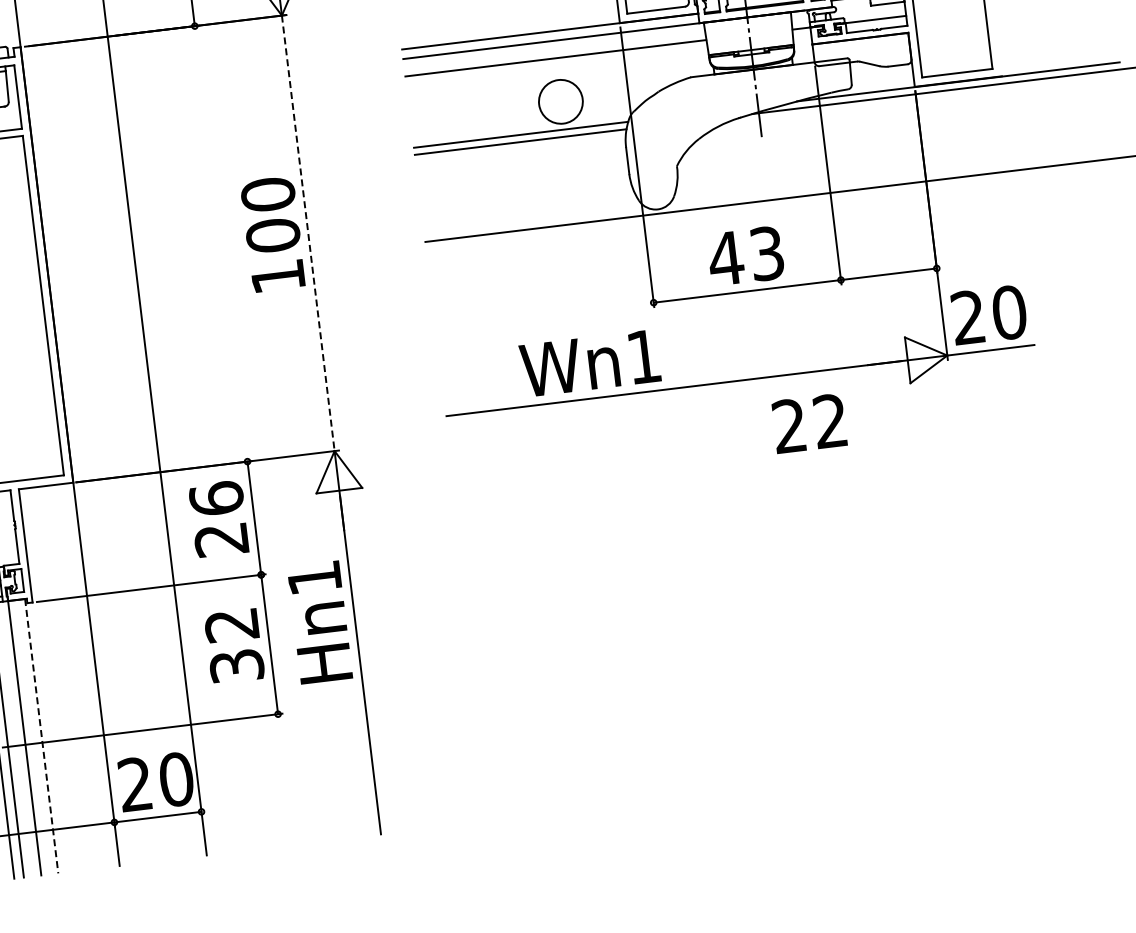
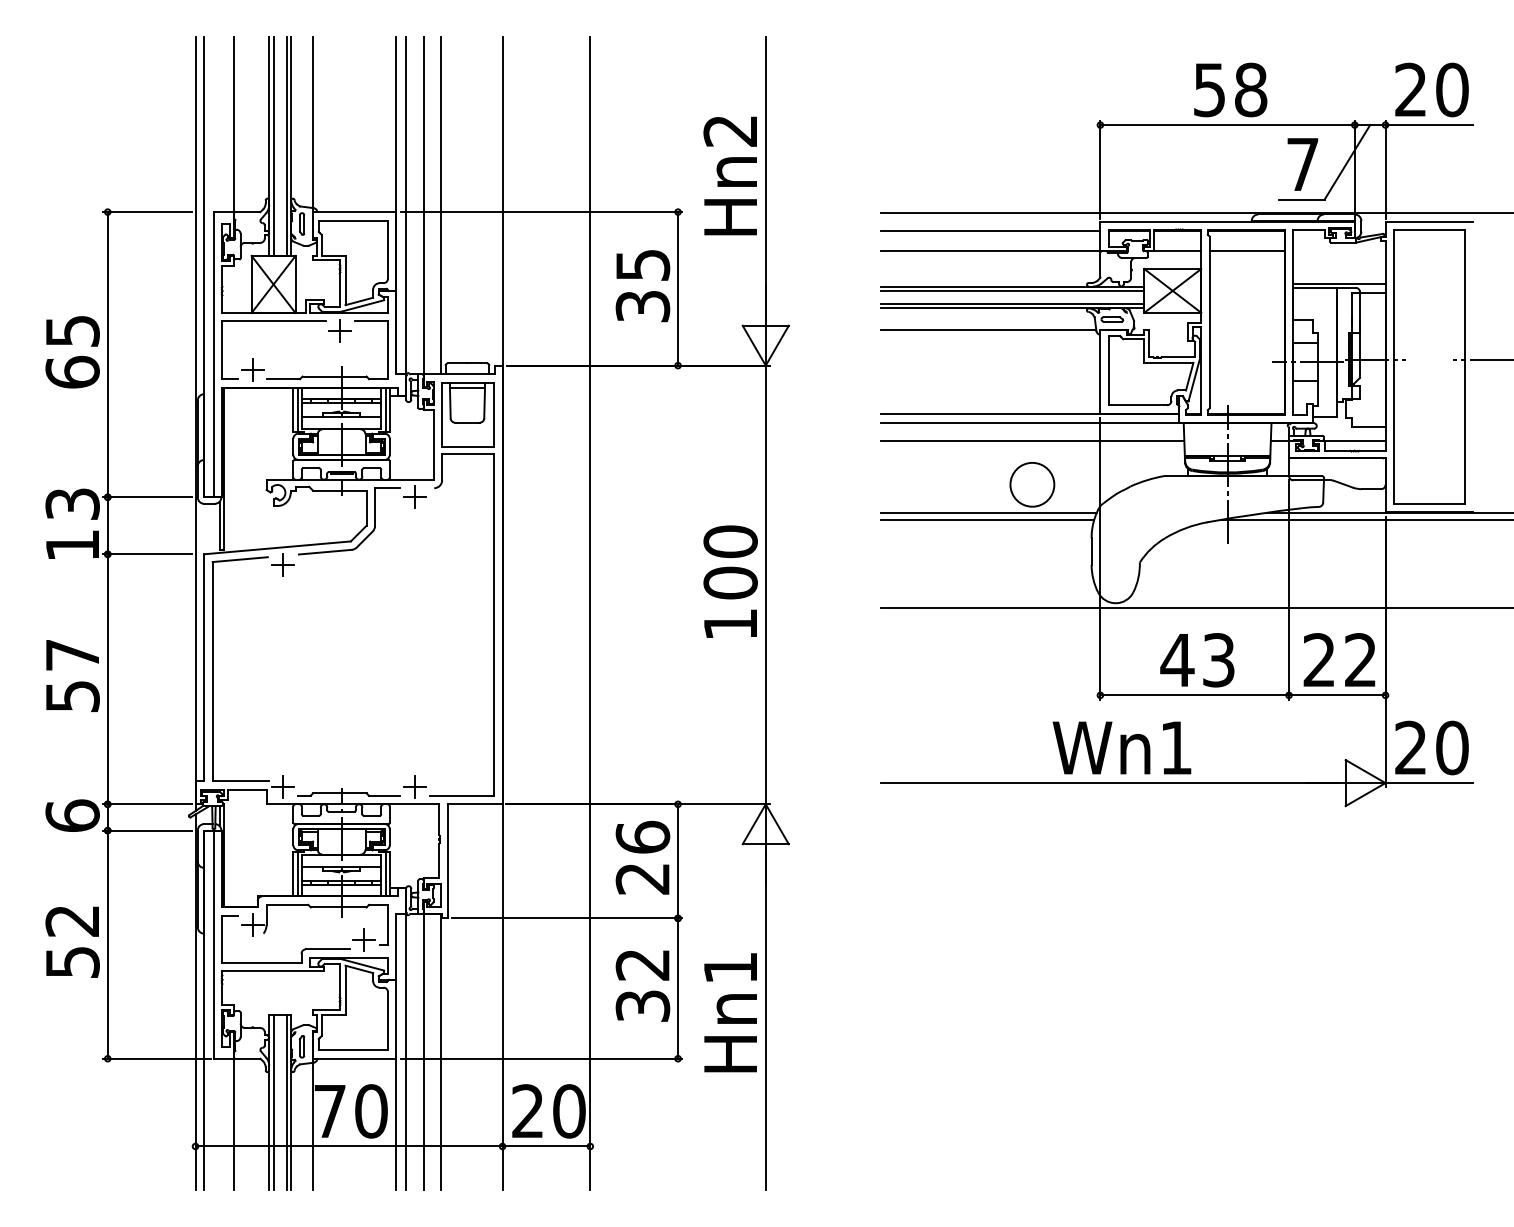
line: (308, 233) -> (765, 585), dashed -> solid
text: (589, 363) -> (1121, 747), moved
text: (809, 423) -> (1339, 659), moved
text: (319, 622) -> (730, 1012), moved
line: (41, 736) -> (440, 1052), dashed -> solid

